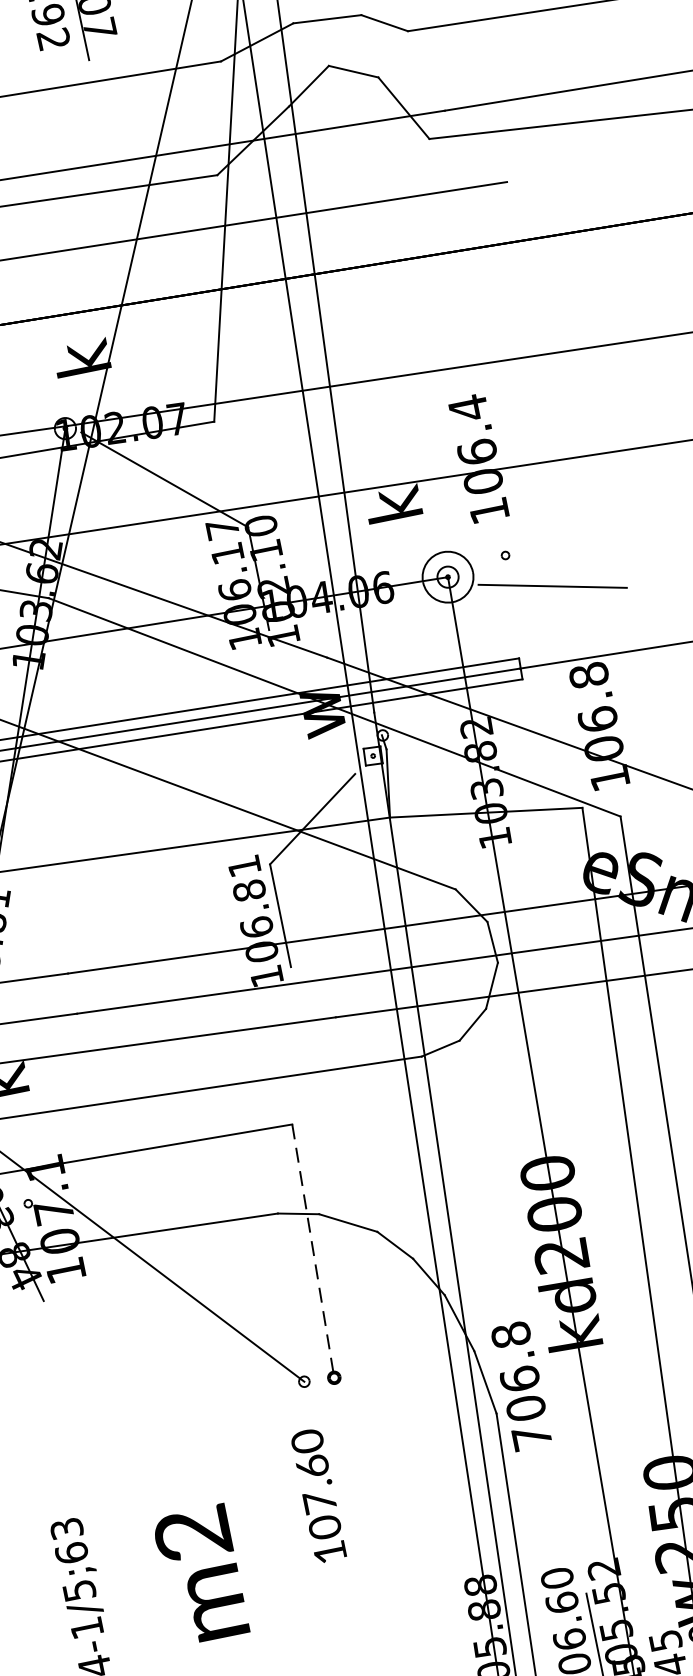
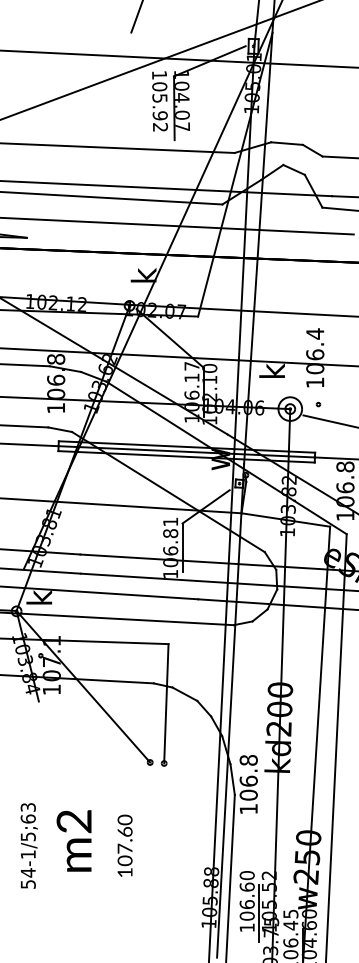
line: (313, 1250) -> (166, 703), dashed -> solid
text: (531, 1438) -> (248, 809), 706.8 -> 106.8
text: (317, 1495) -> (124, 845), moved
text: (199, 1574) -> (73, 840), moved

